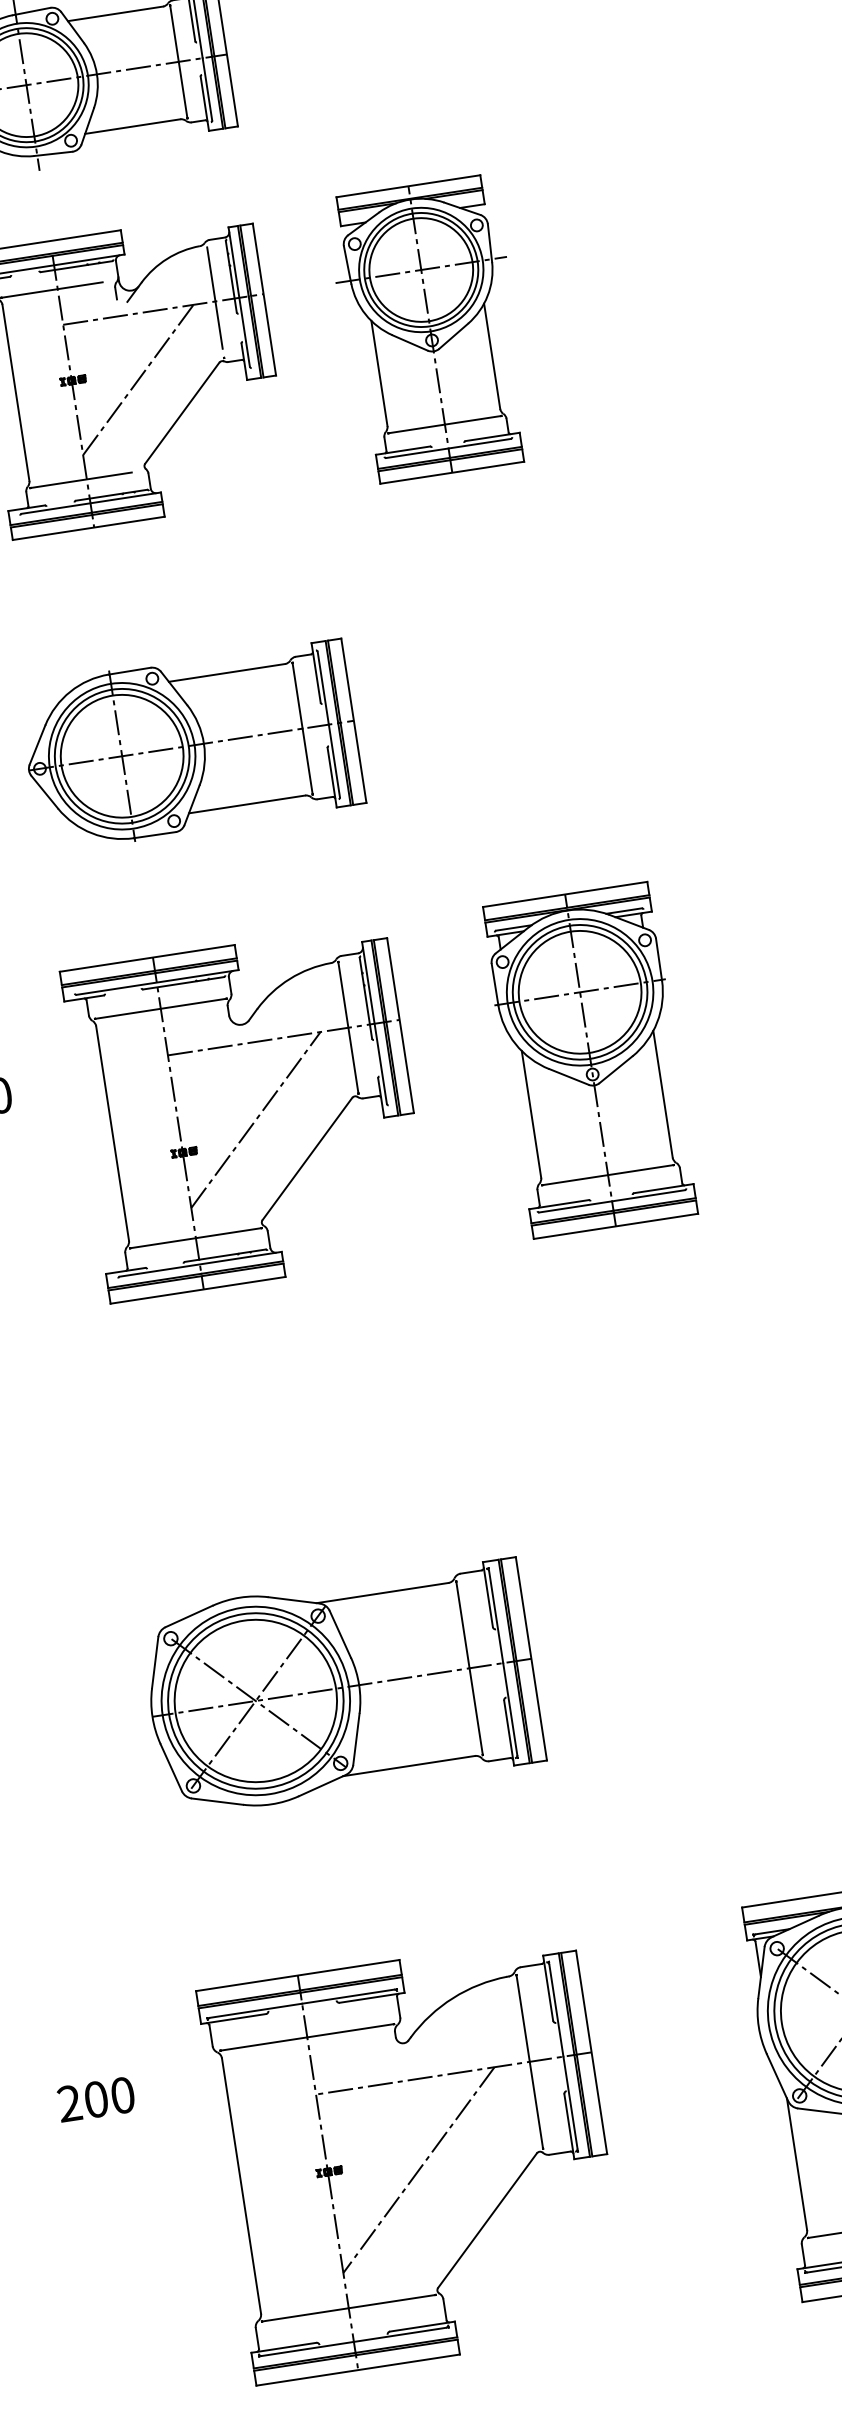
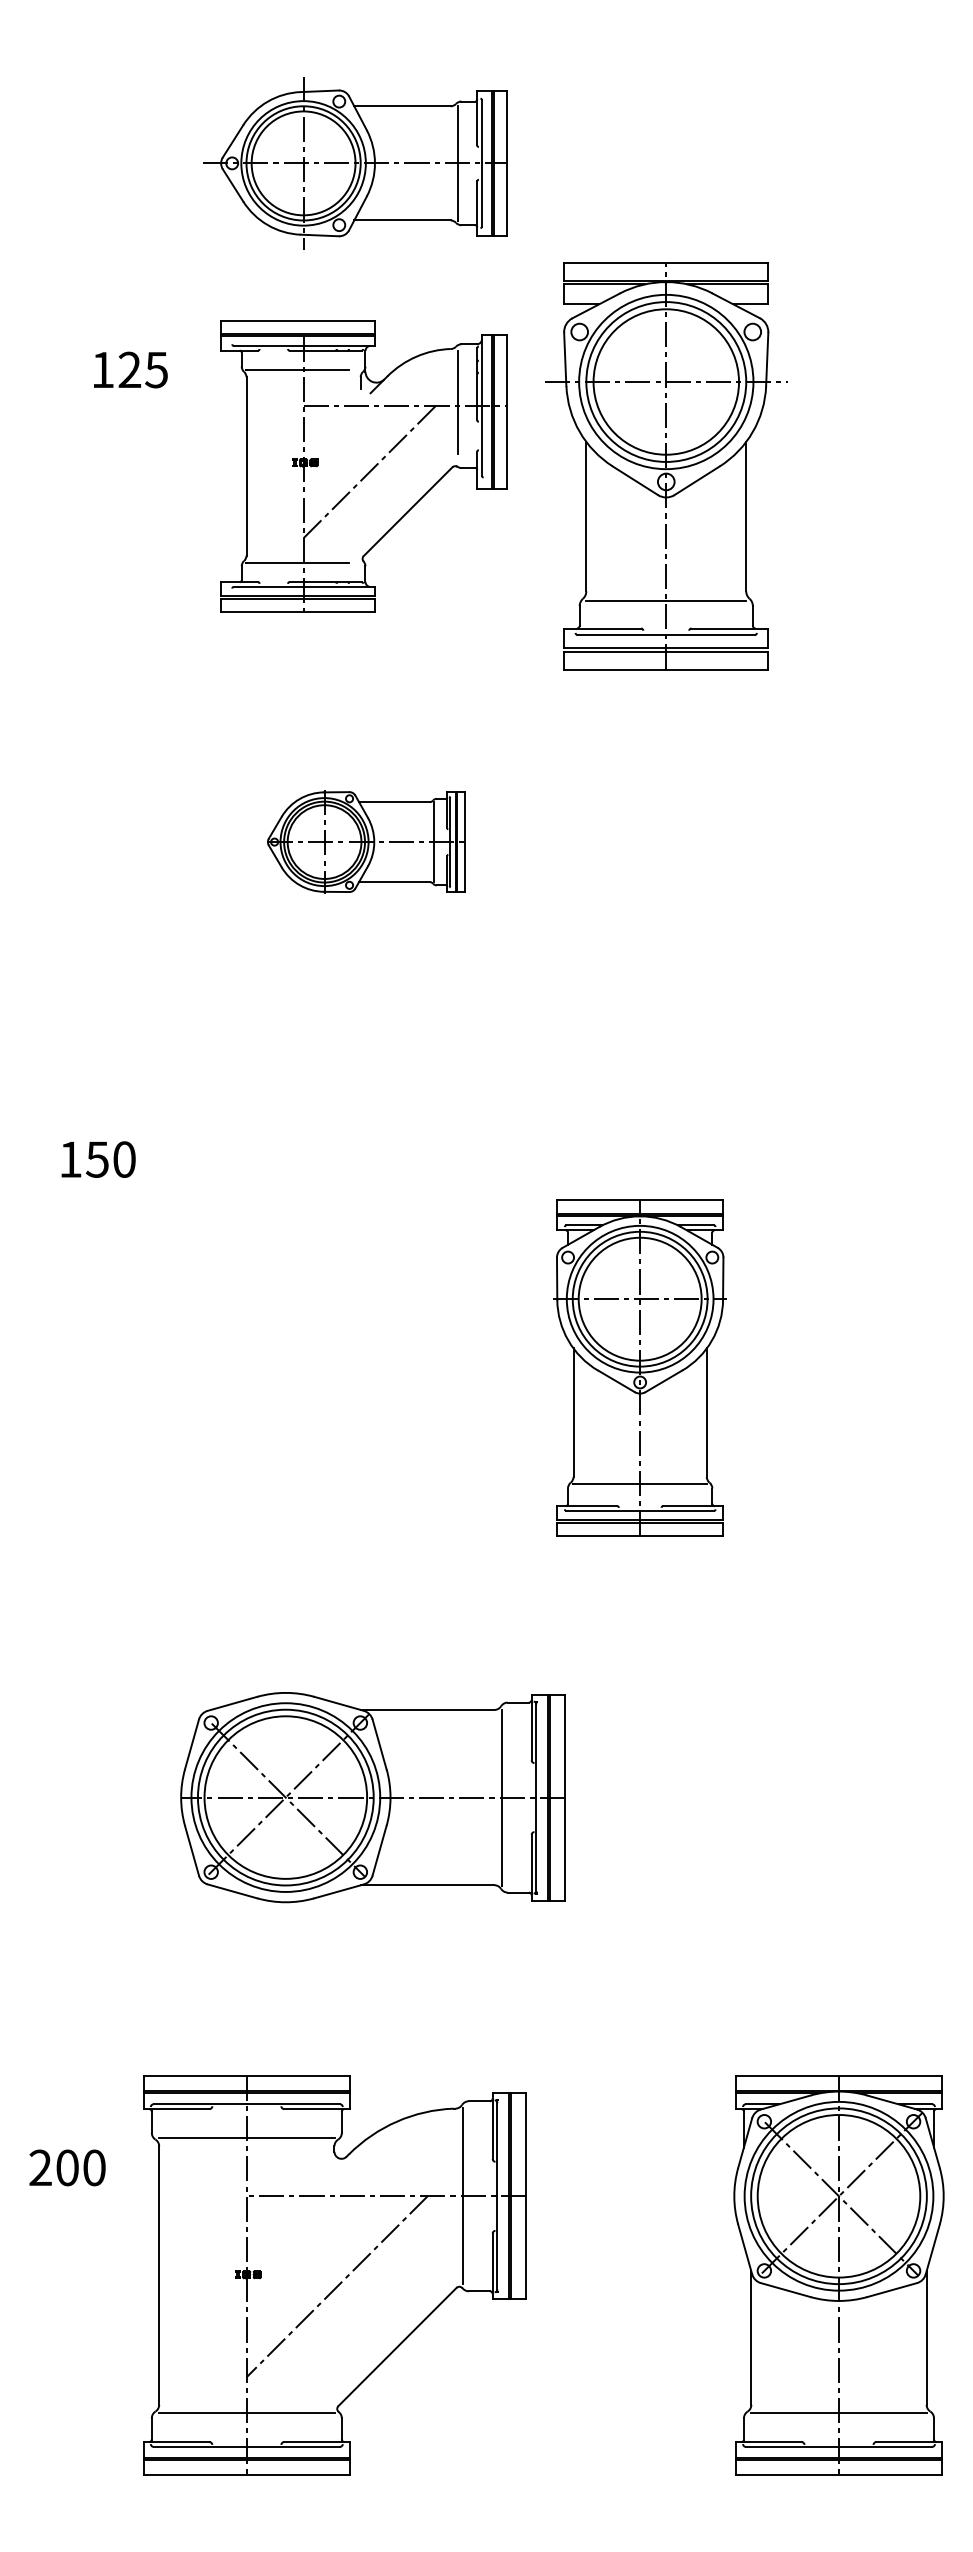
part: (430, 329) -> (666, 466), size x1.4
part: (191, 745) -> (366, 841), size x0.6
part: (589, 1059) -> (639, 1367), moved
part: (247, 1112) -> (366, 1213), removed
part: (414, 2159) -> (334, 2275), moved

